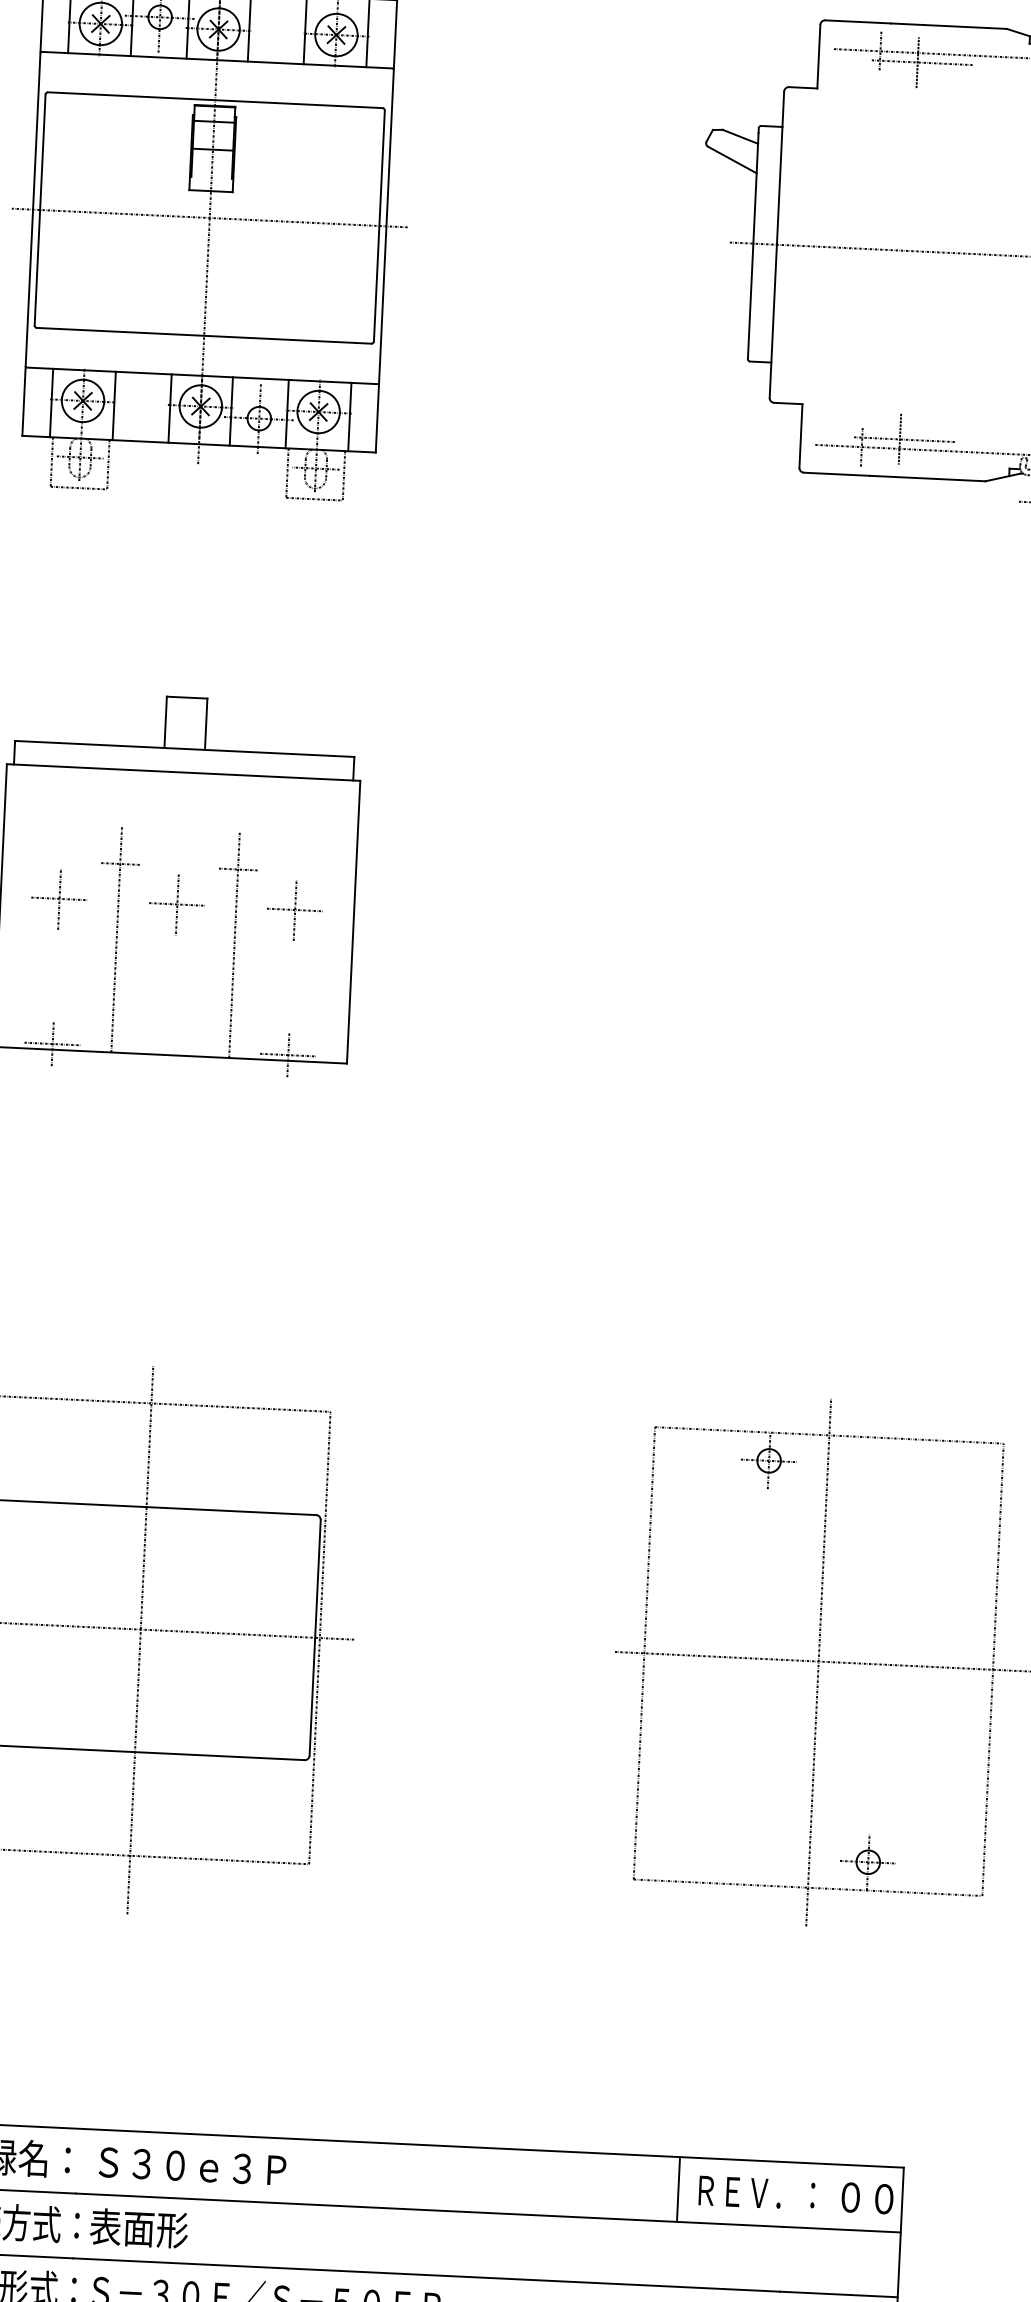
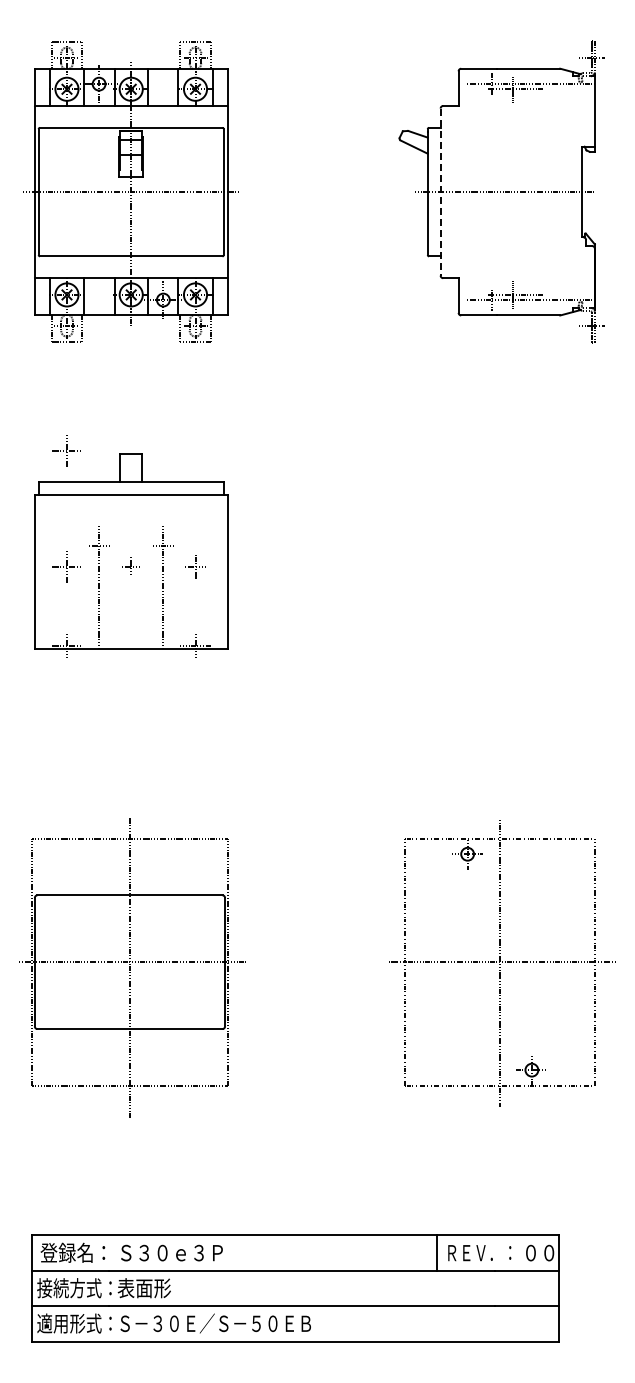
line: (776, 245) -> (440, 192), solid -> dashed
part: (68, 686) -> (66, 450), added
part: (176, 904) -> (130, 566), size x0.6
part: (295, 909) -> (195, 566), size x0.7

